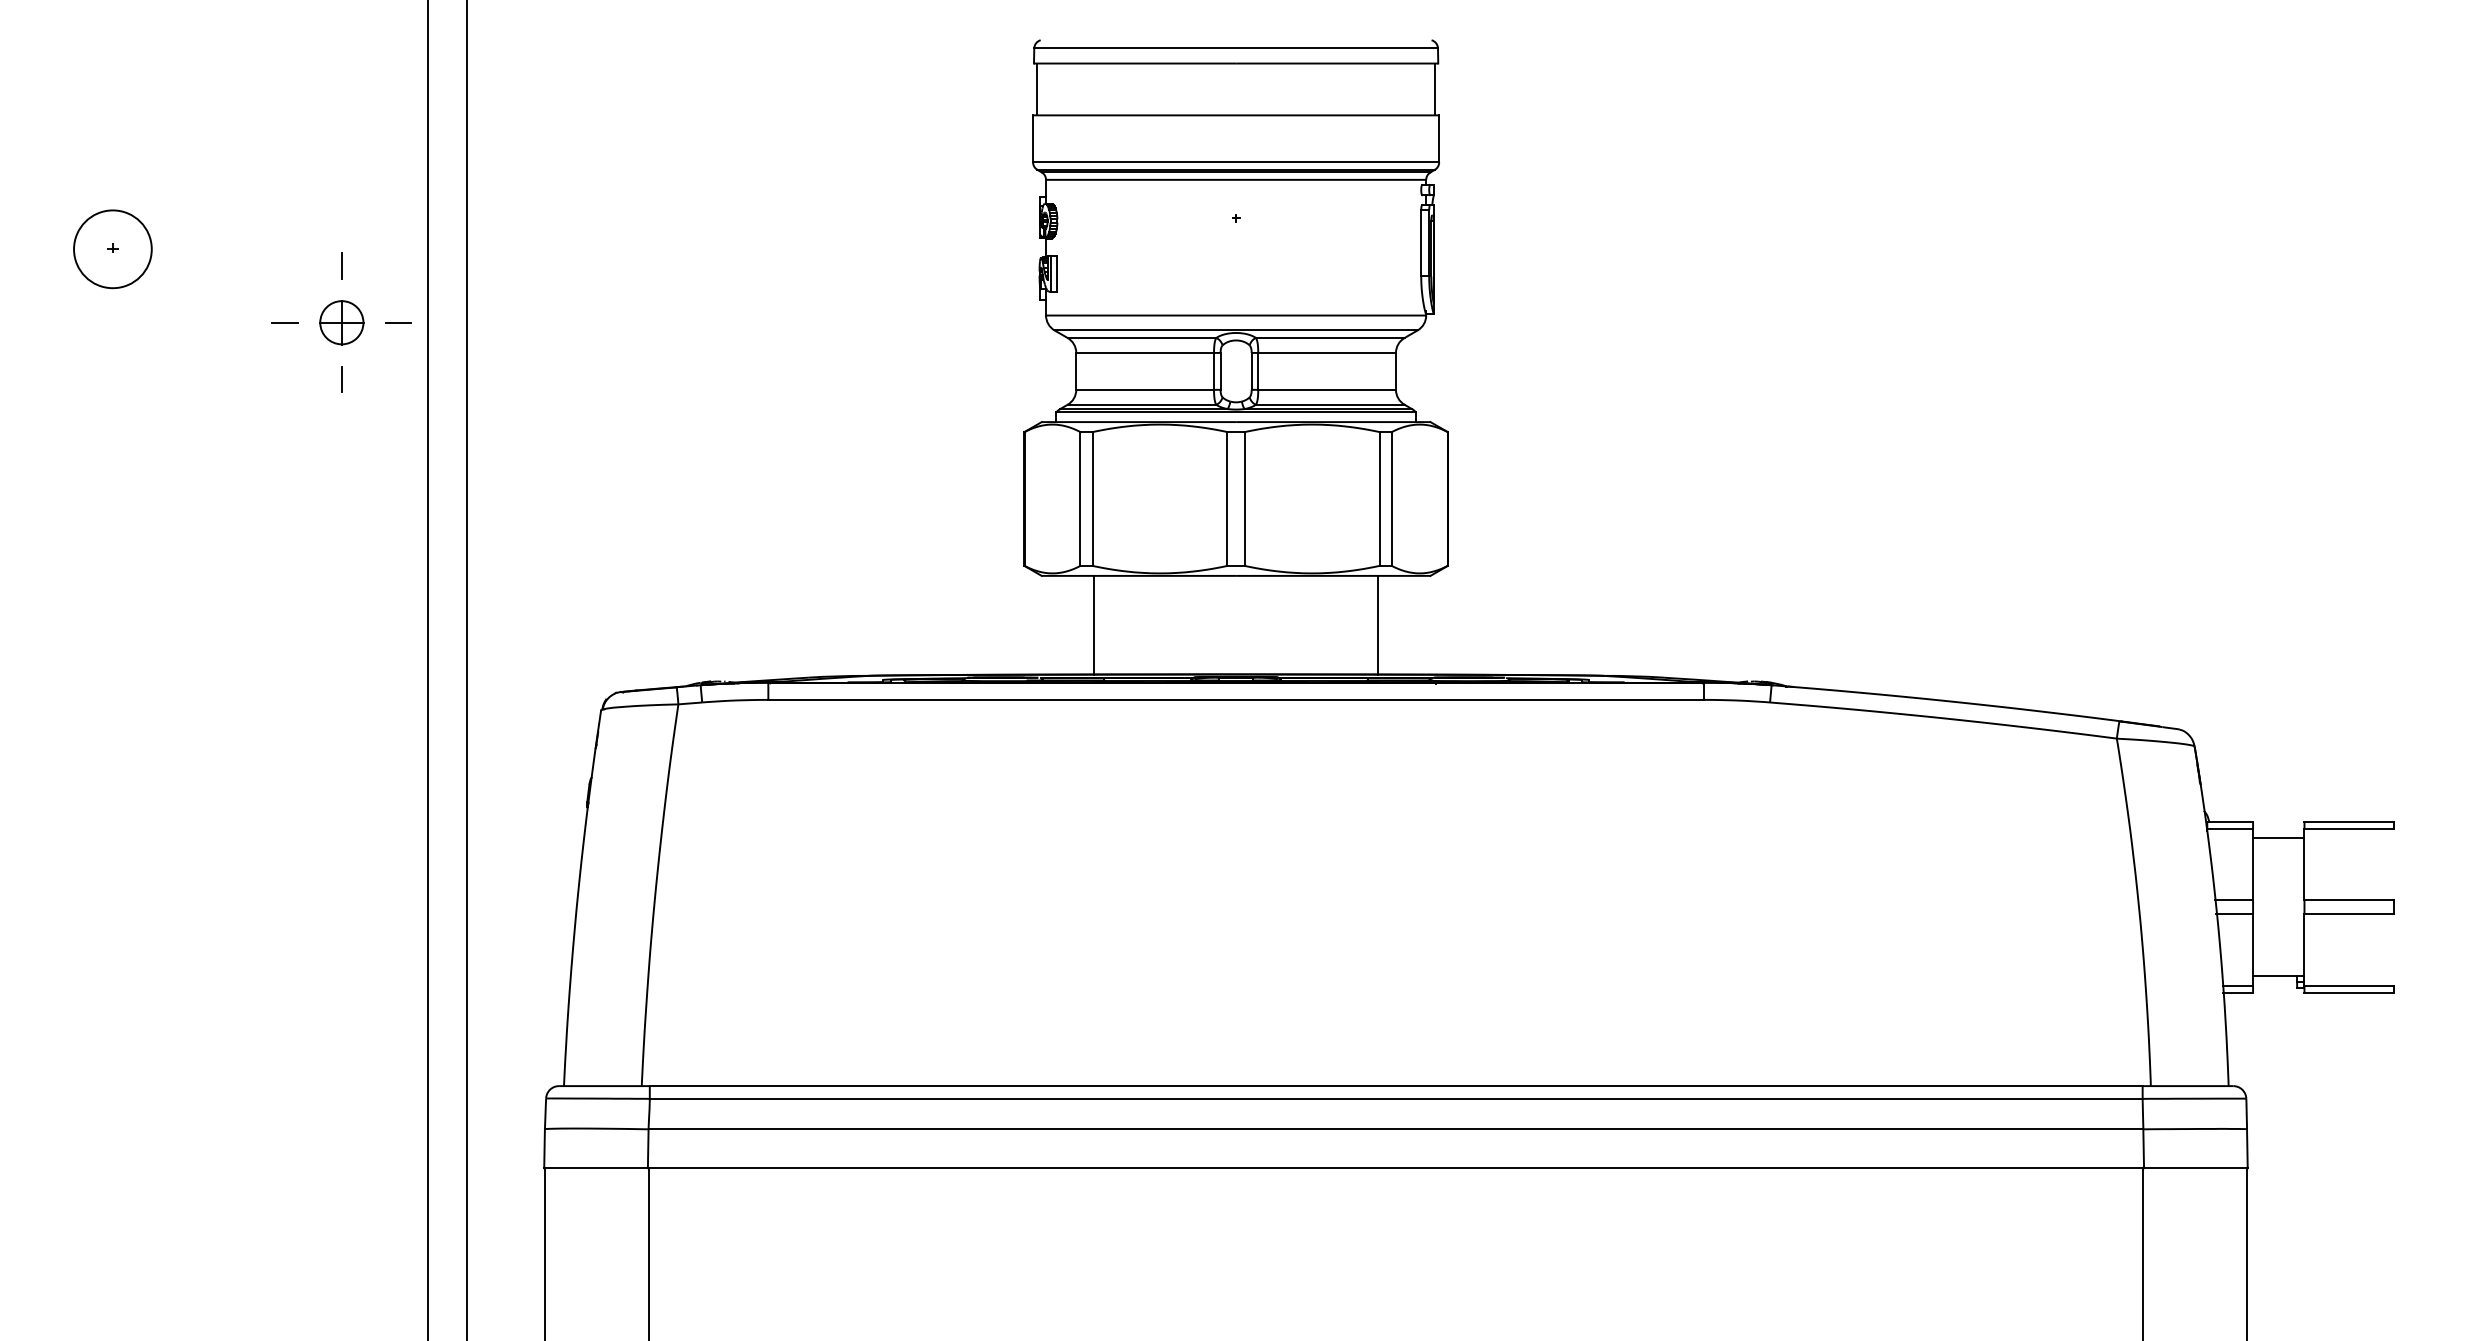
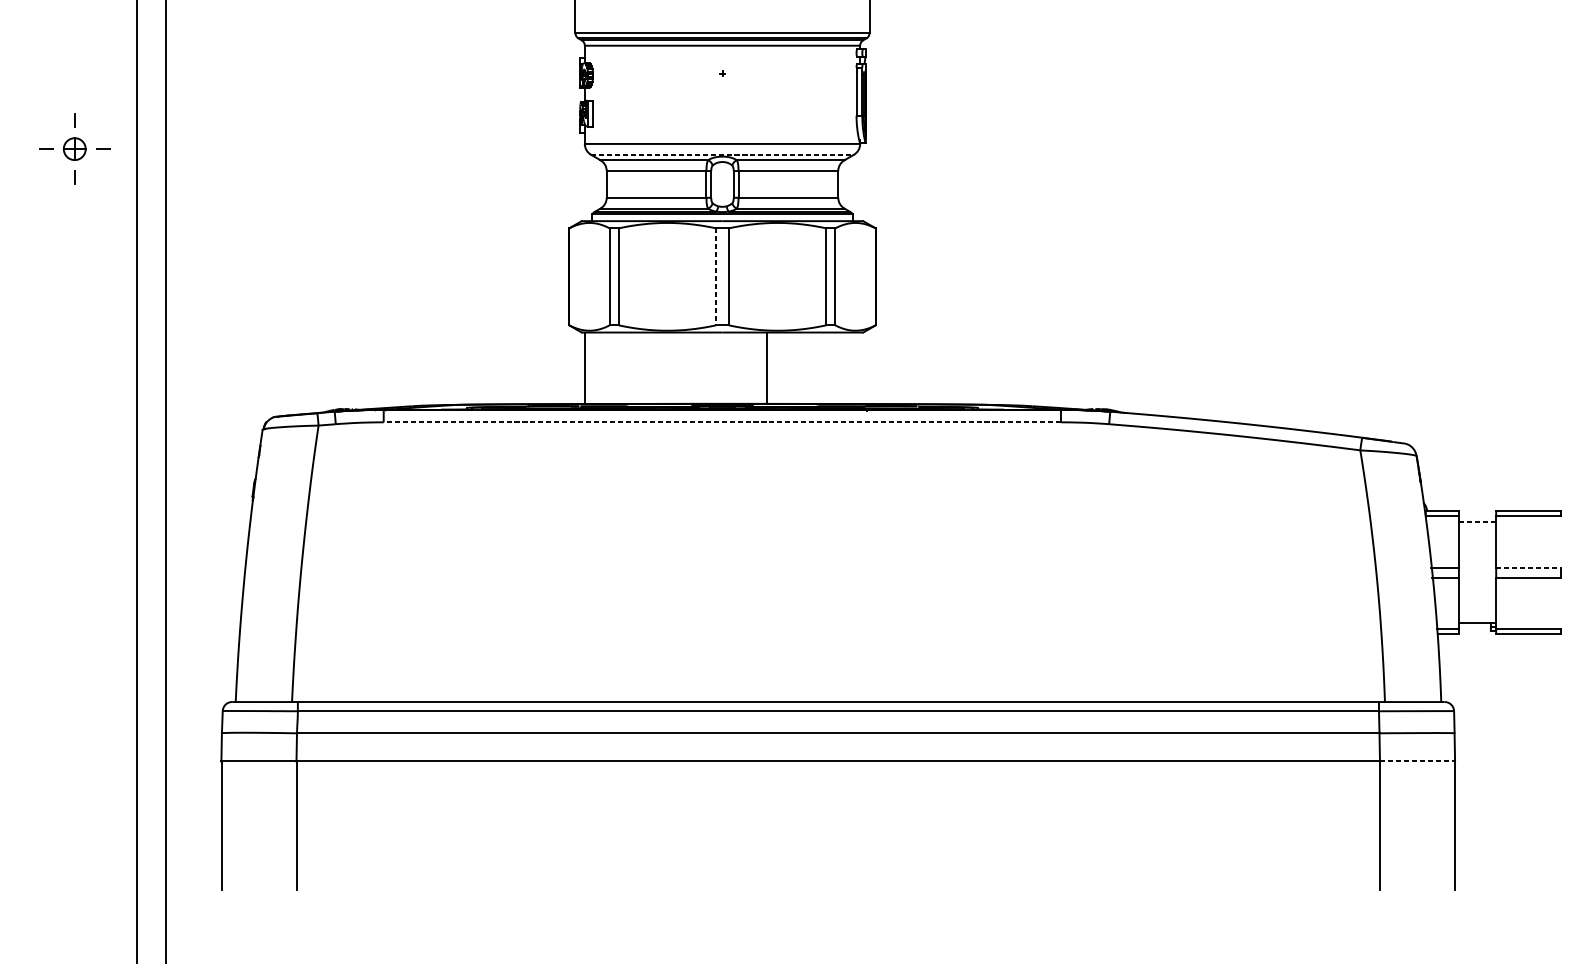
part: (341, 322) -> (74, 149), size x0.7
line: (1236, 330) -> (722, 154), solid -> dashed
line: (1227, 499) -> (716, 277), solid -> dashed
line: (1094, 624) -> (585, 367), moved
line: (1378, 624) -> (766, 367), moved
line: (1236, 699) -> (722, 422), solid -> dashed
line: (2278, 838) -> (1477, 522), solid -> dashed
line: (2349, 900) -> (1528, 567), solid -> dashed
line: (2195, 1168) -> (1417, 761), solid -> dashed

